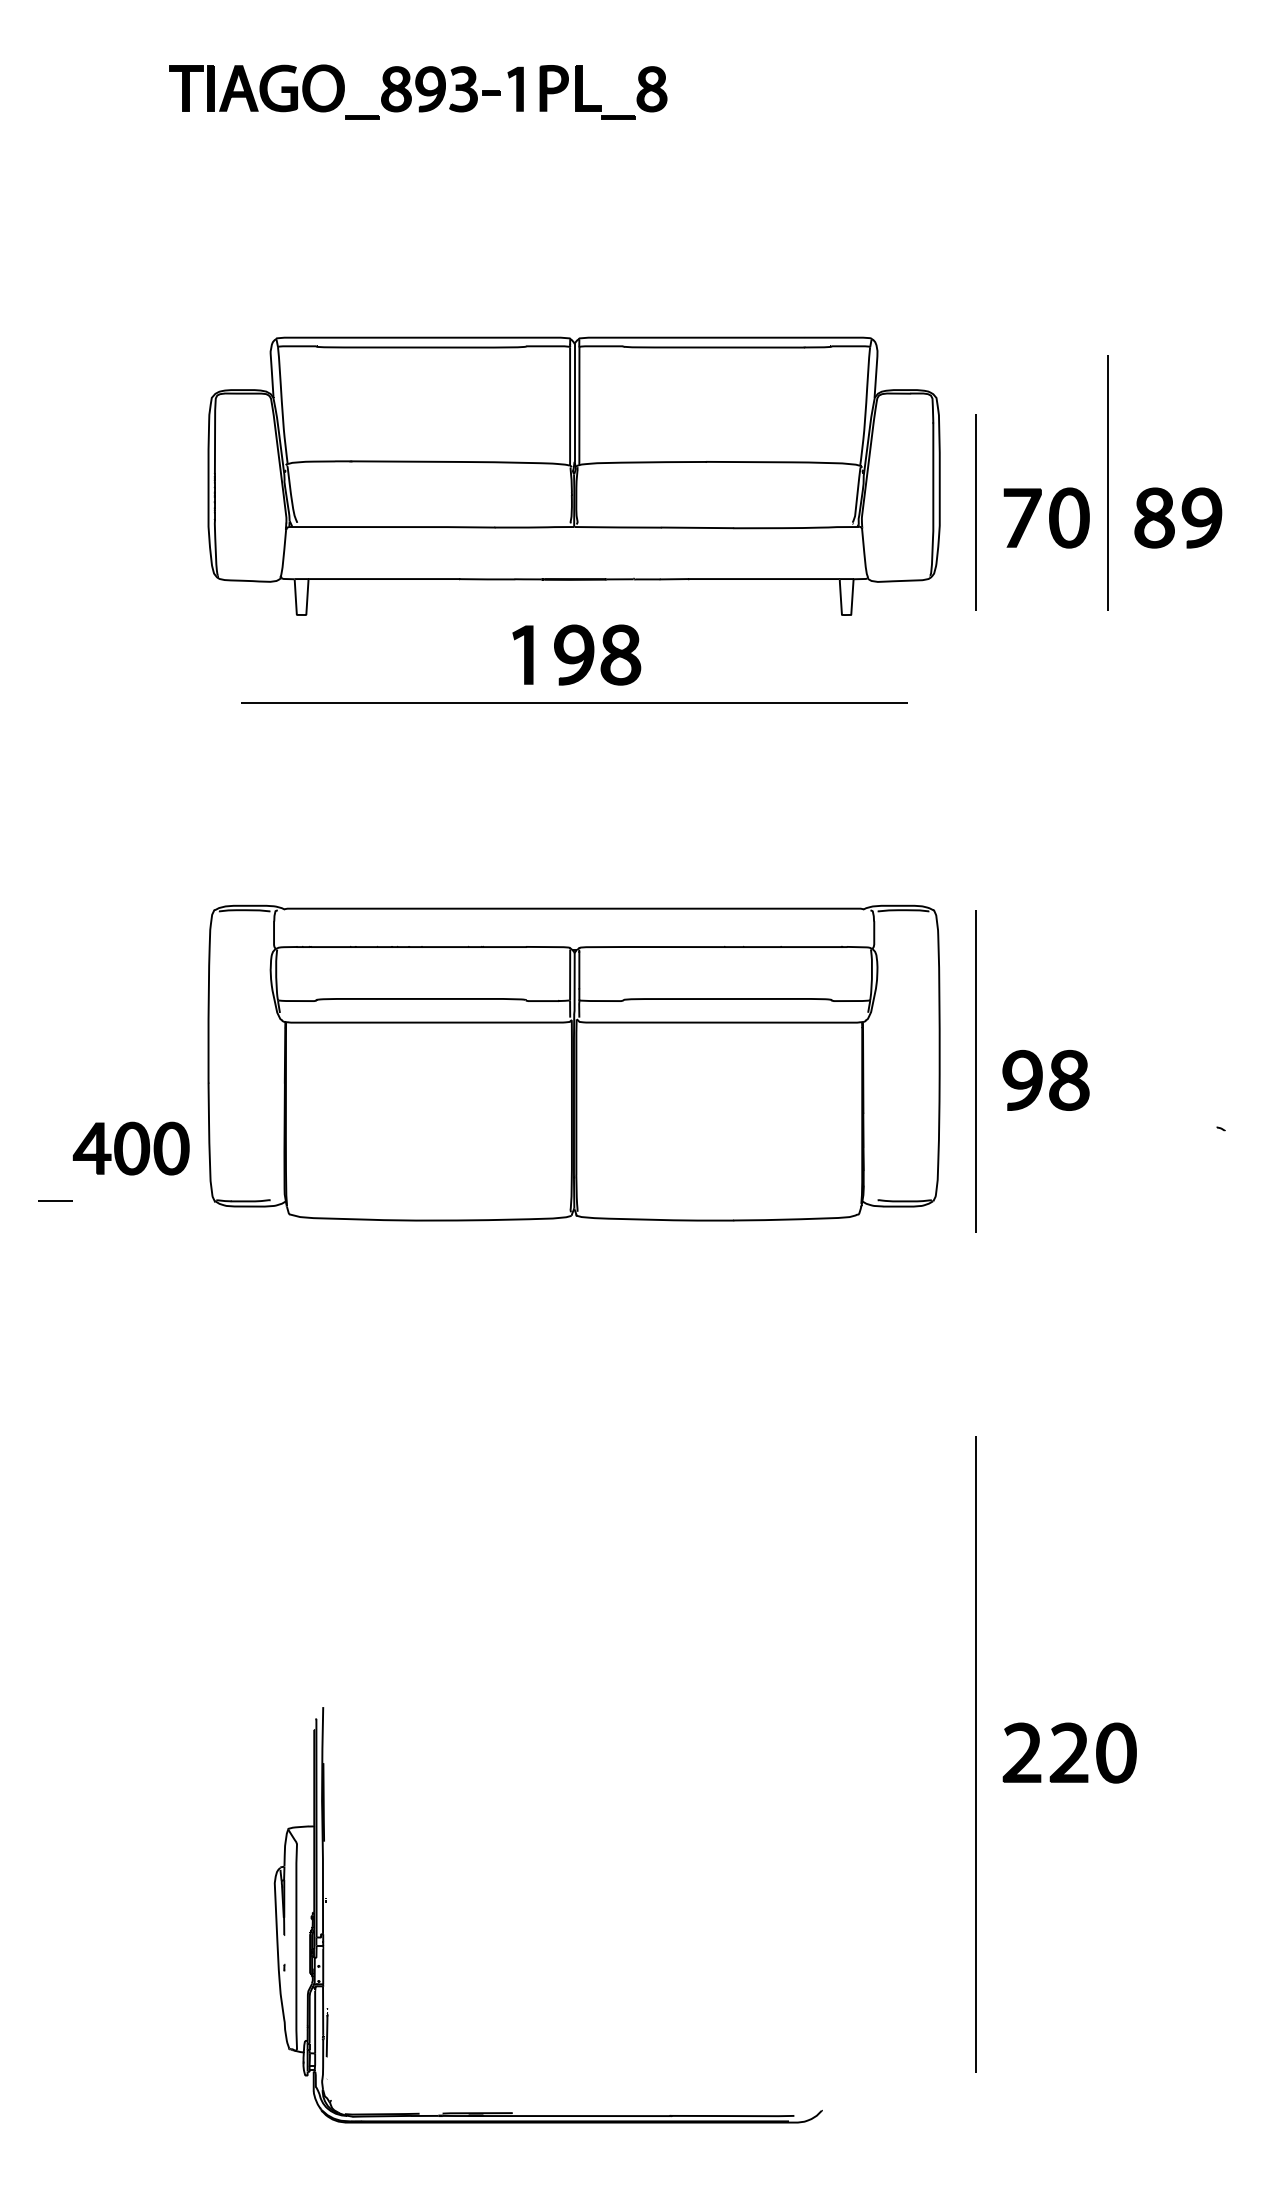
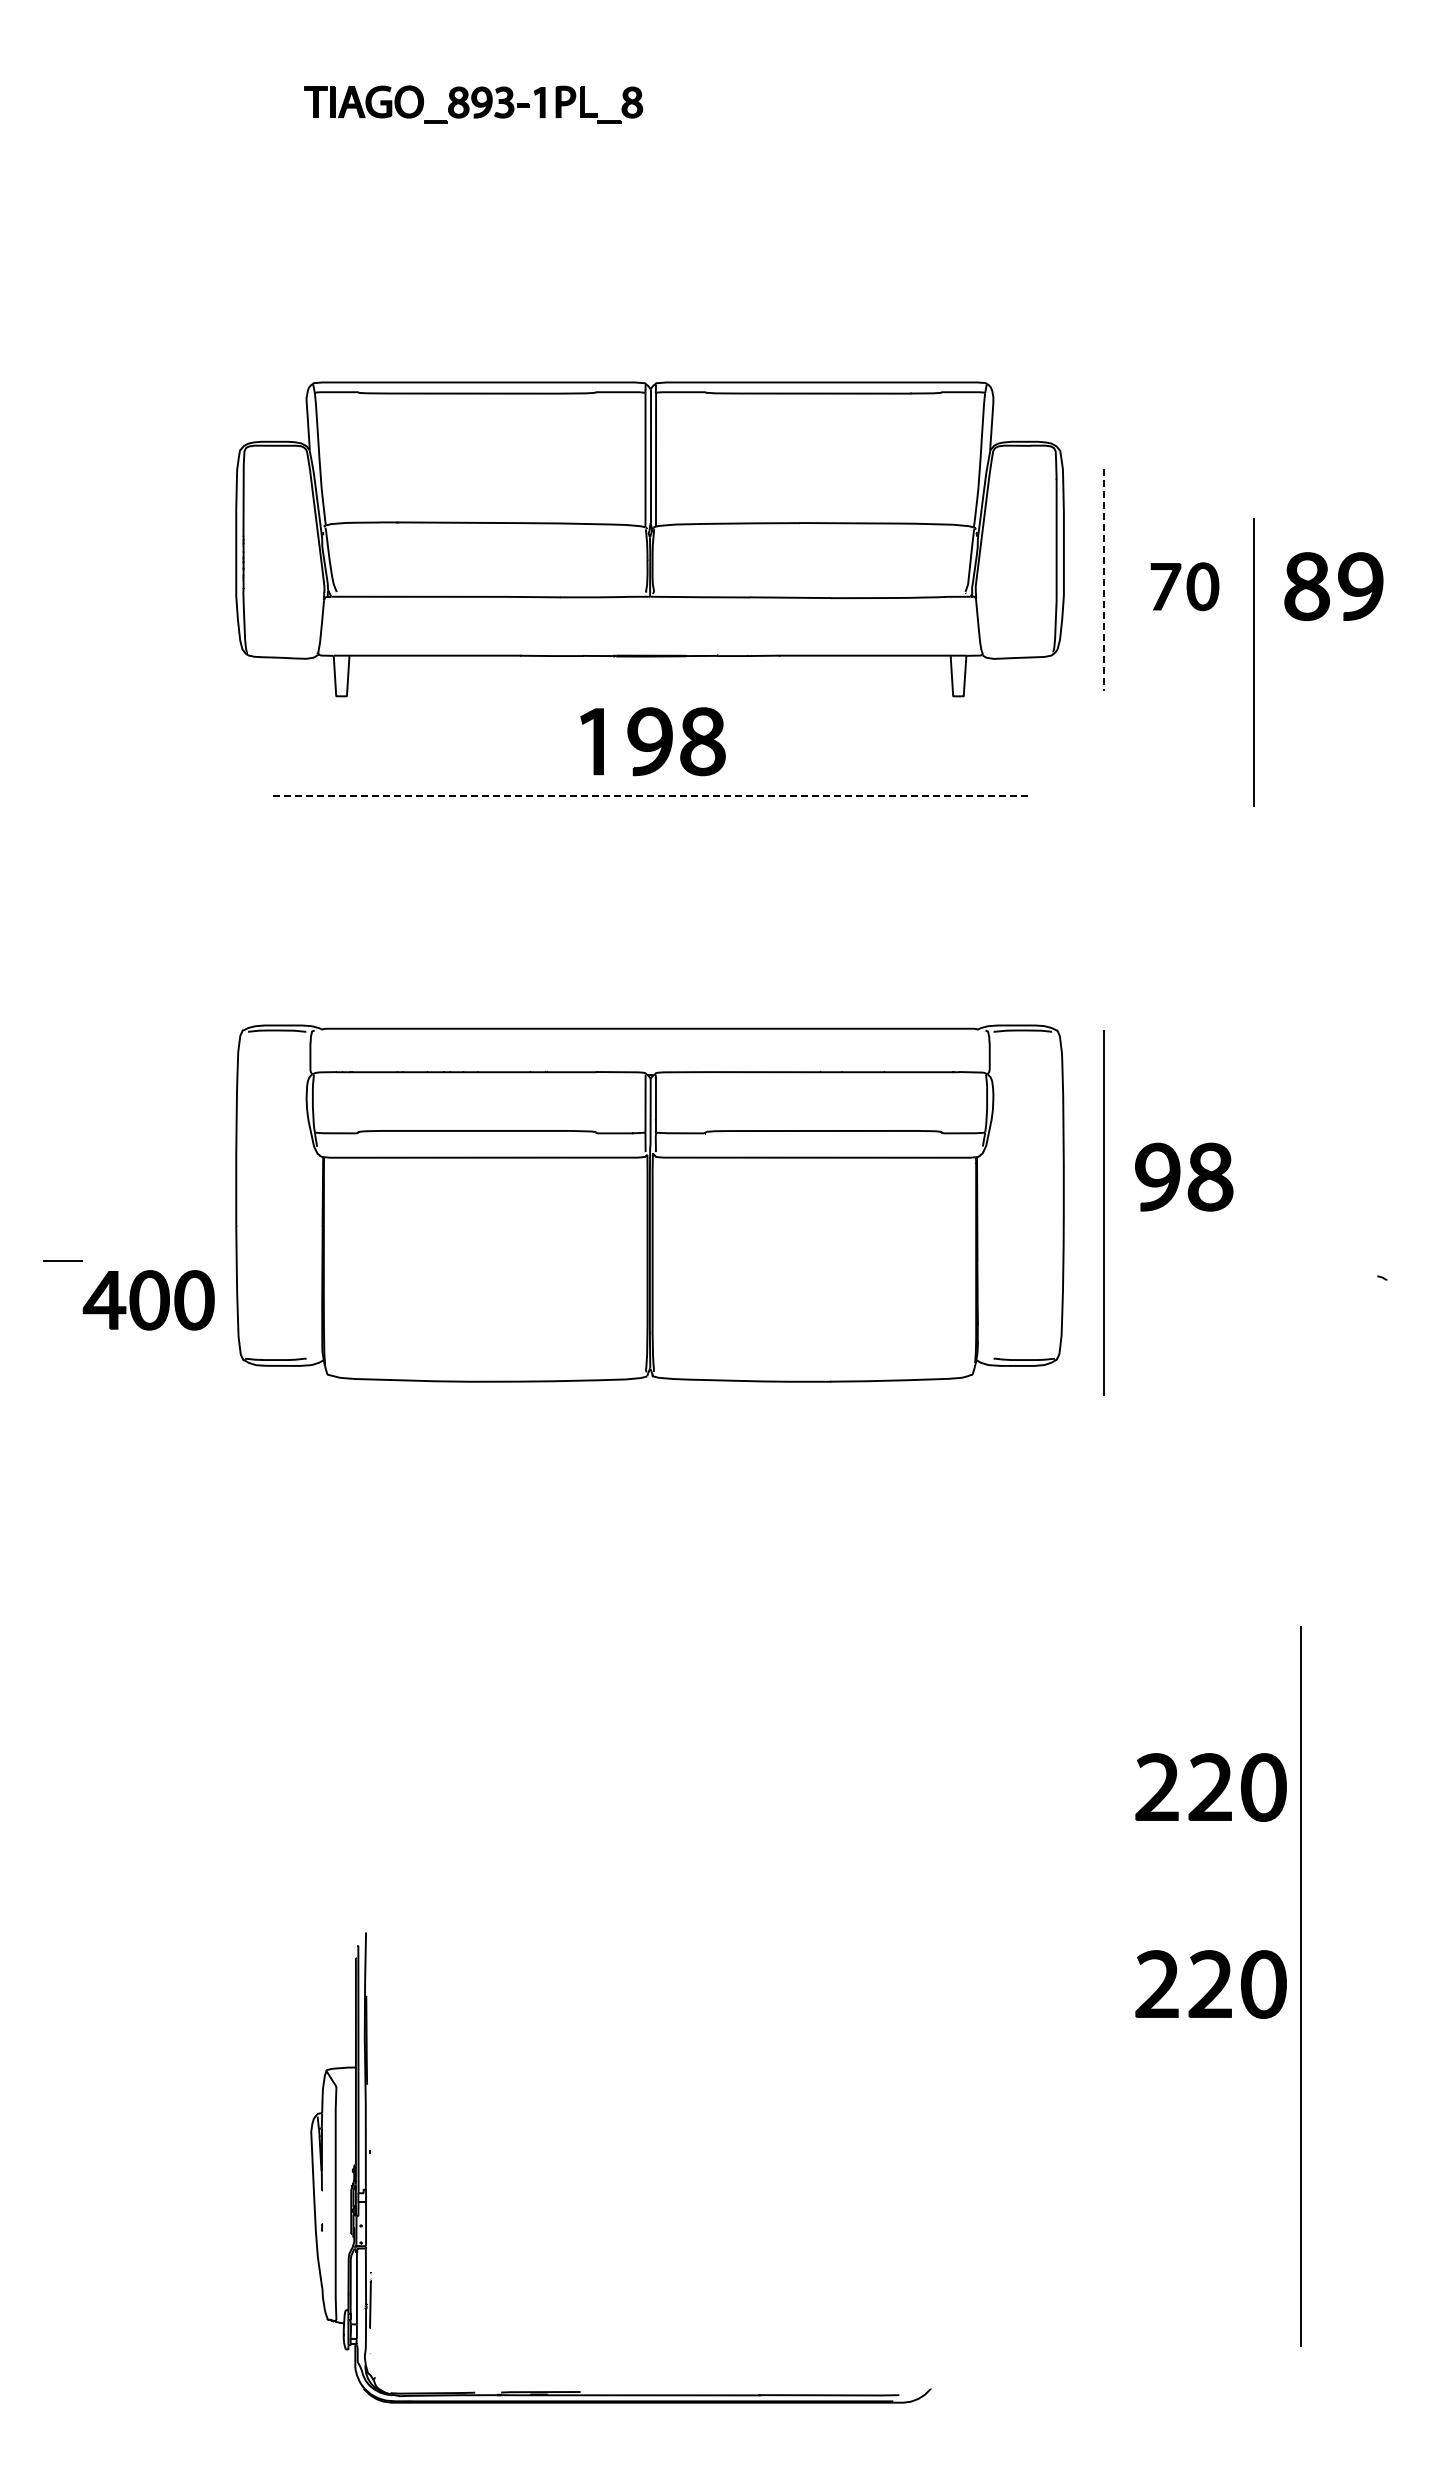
part: (418, 92) -> (473, 104), size x0.6
line: (1107, 482) -> (1253, 662), moved
line: (975, 512) -> (1104, 580), solid -> dashed
part: (1046, 517) -> (1184, 586), size x0.7
line: (574, 703) -> (650, 796), solid -> dashed
part: (1046, 1079) -> (1184, 1176), moved
line: (55, 1200) -> (62, 1260), moved
part: (1069, 1579) -> (1210, 1787), added
line: (974, 1754) -> (1300, 1986), moved

